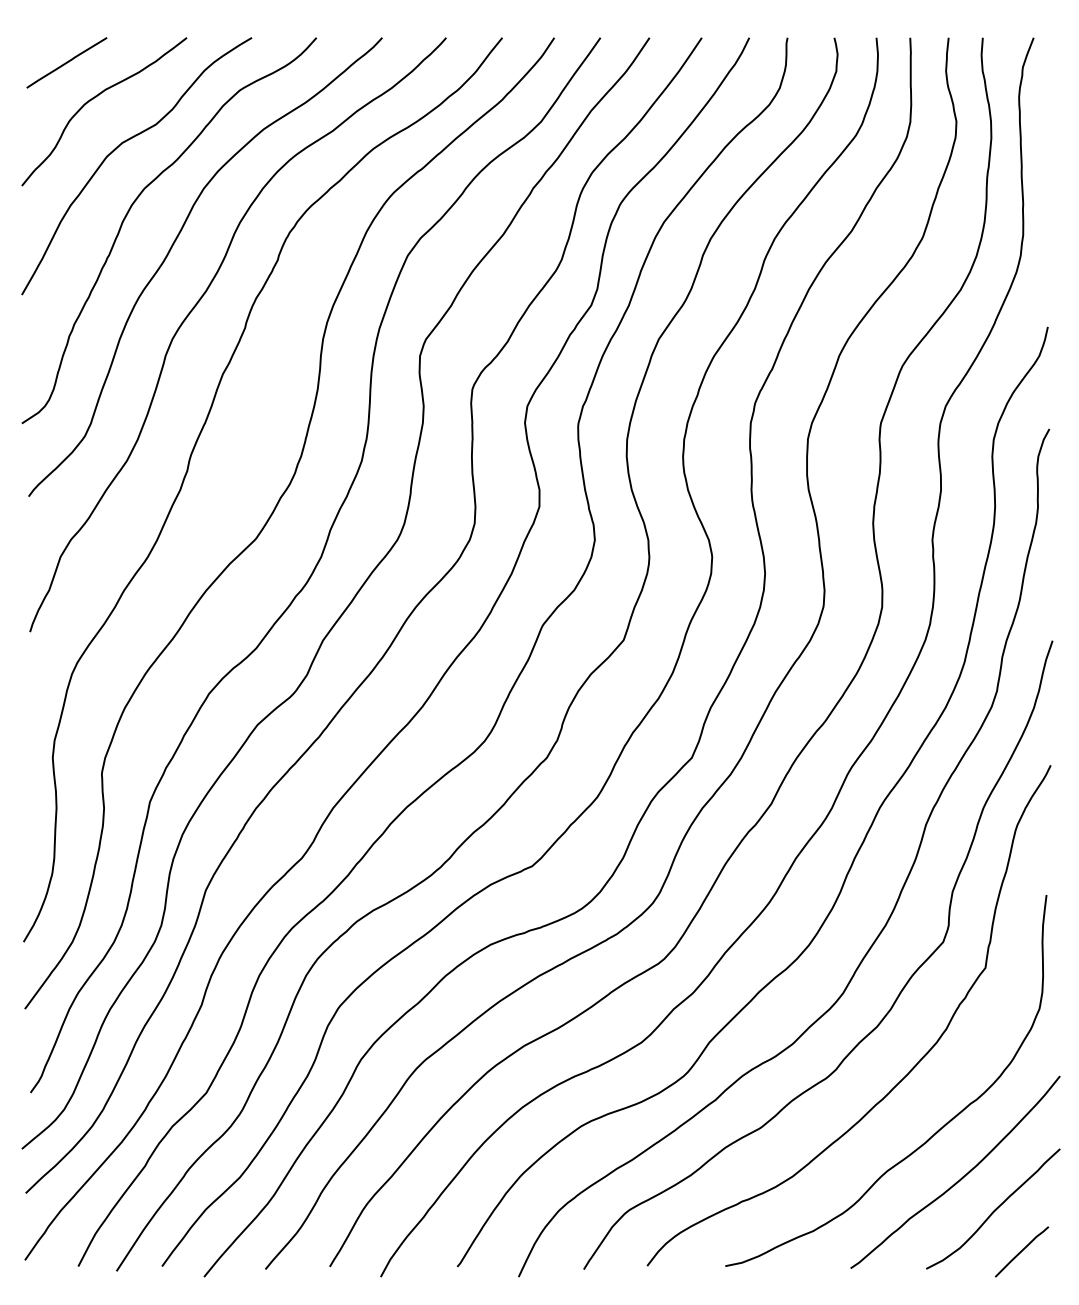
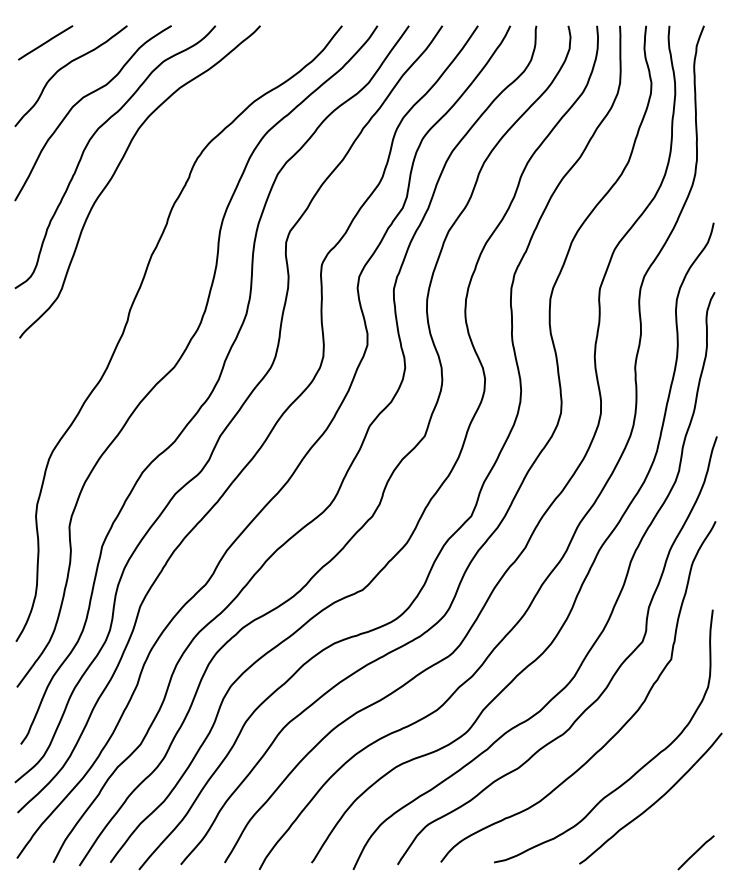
curve: (197, 306) -> (134, 208), removed
curve: (994, 1208) -> (677, 823), removed

